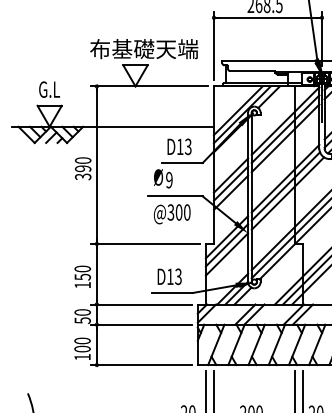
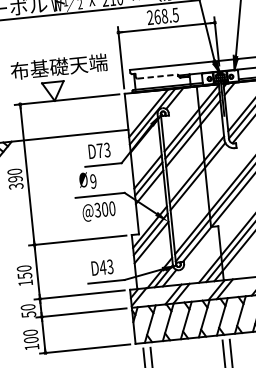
line: (252, 71) -> (157, 77), solid -> dashed
text: (180, 146) -> (100, 150), D13 -> D73
line: (287, 193) -> (200, 182), removed
text: (169, 276) -> (102, 267), D13 -> D43

